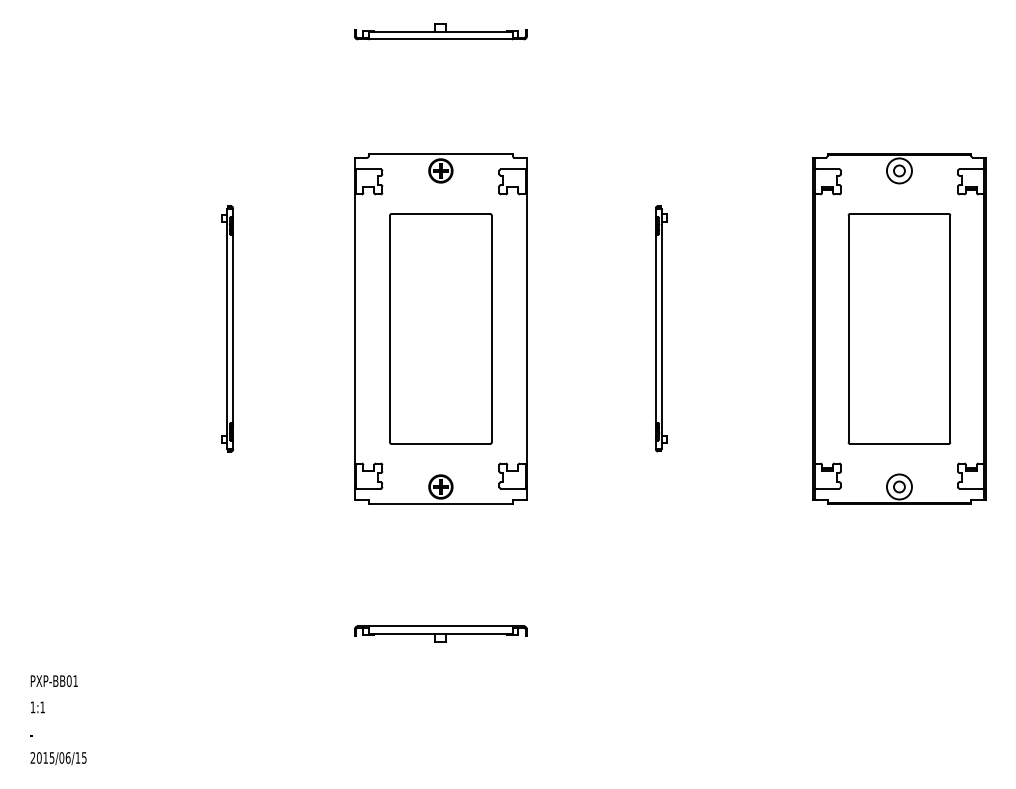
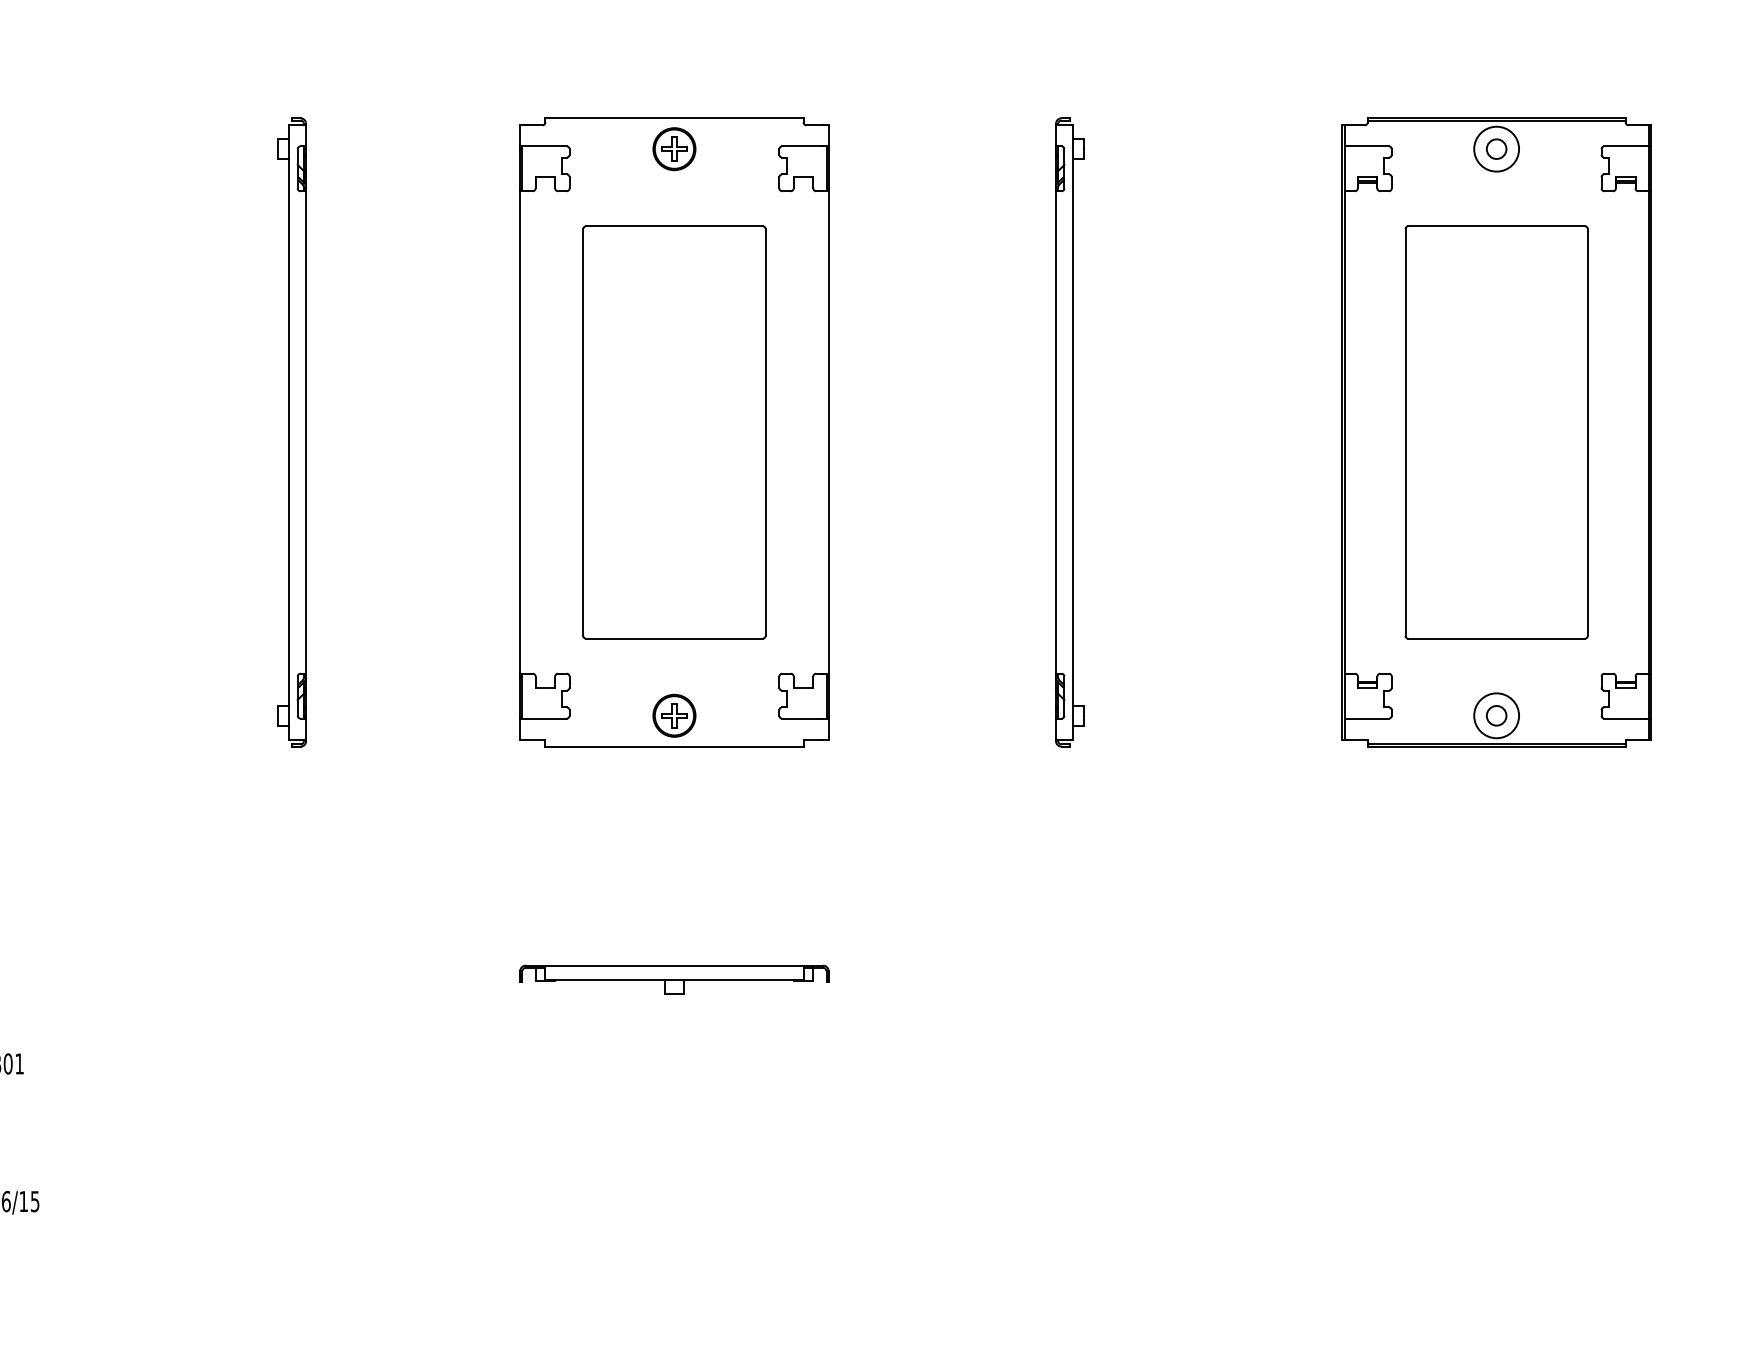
part: (227, 328) -> (291, 431), size x1.43
part: (660, 328) -> (1068, 431), size x1.43

